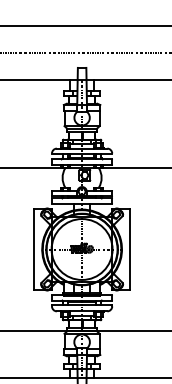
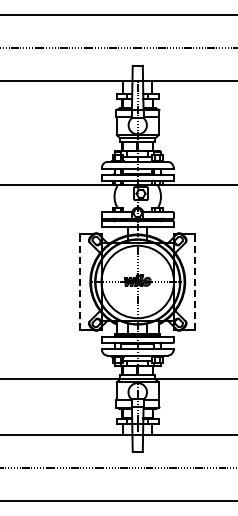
line: (34, 249) -> (80, 281), solid -> dashed
line: (130, 249) -> (195, 281), solid -> dashed

